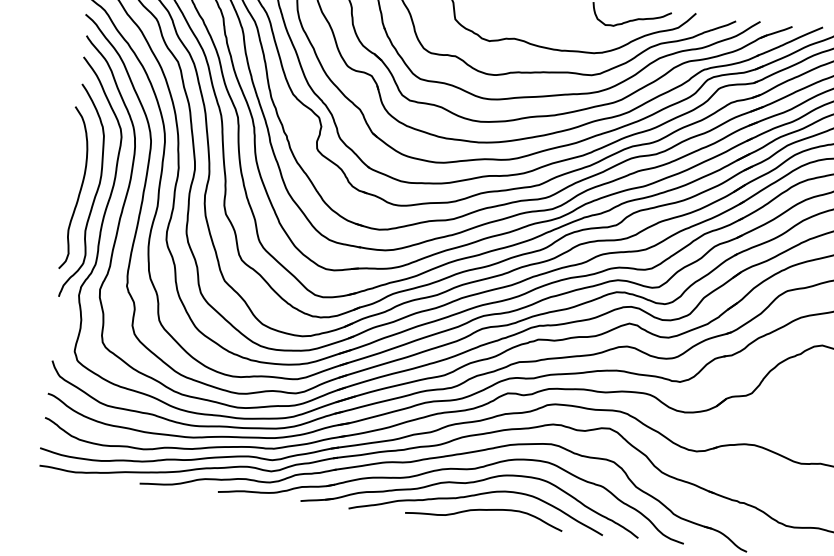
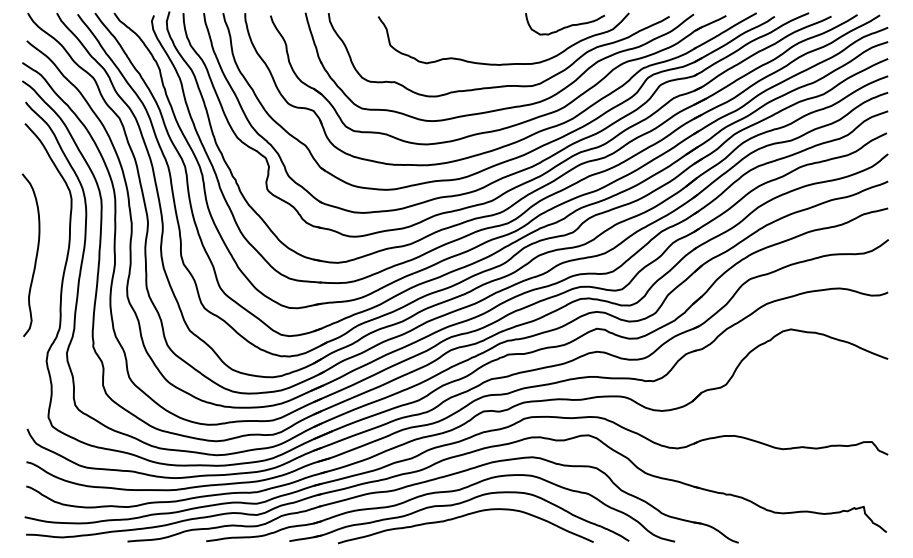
curve: (95, 193) -> (51, 258), removed
curve: (484, 510) -> (473, 530), removed

